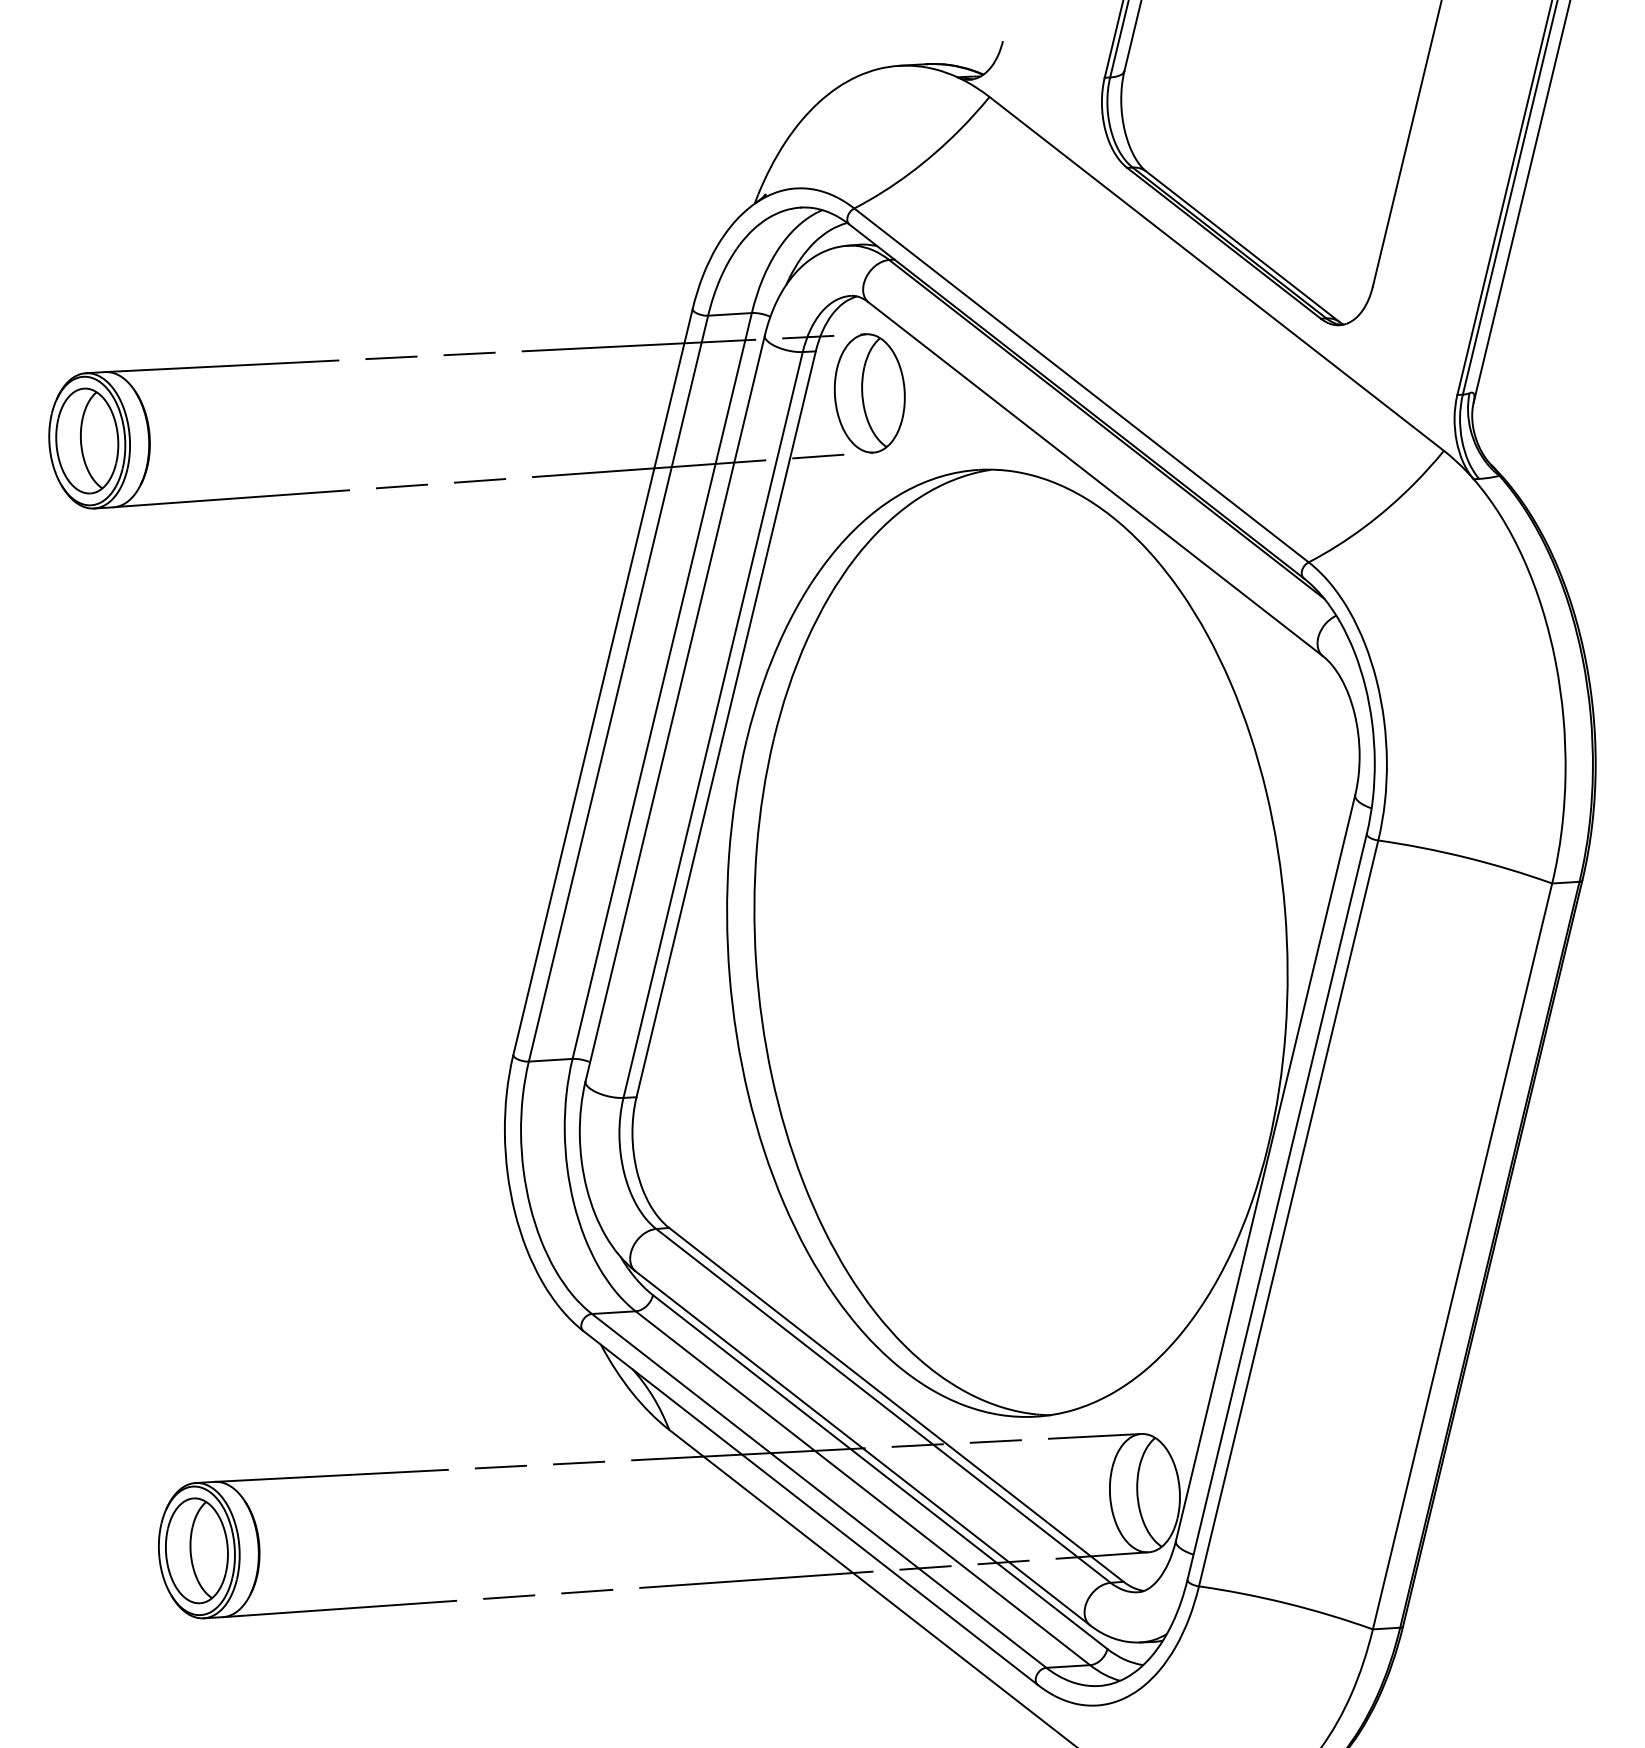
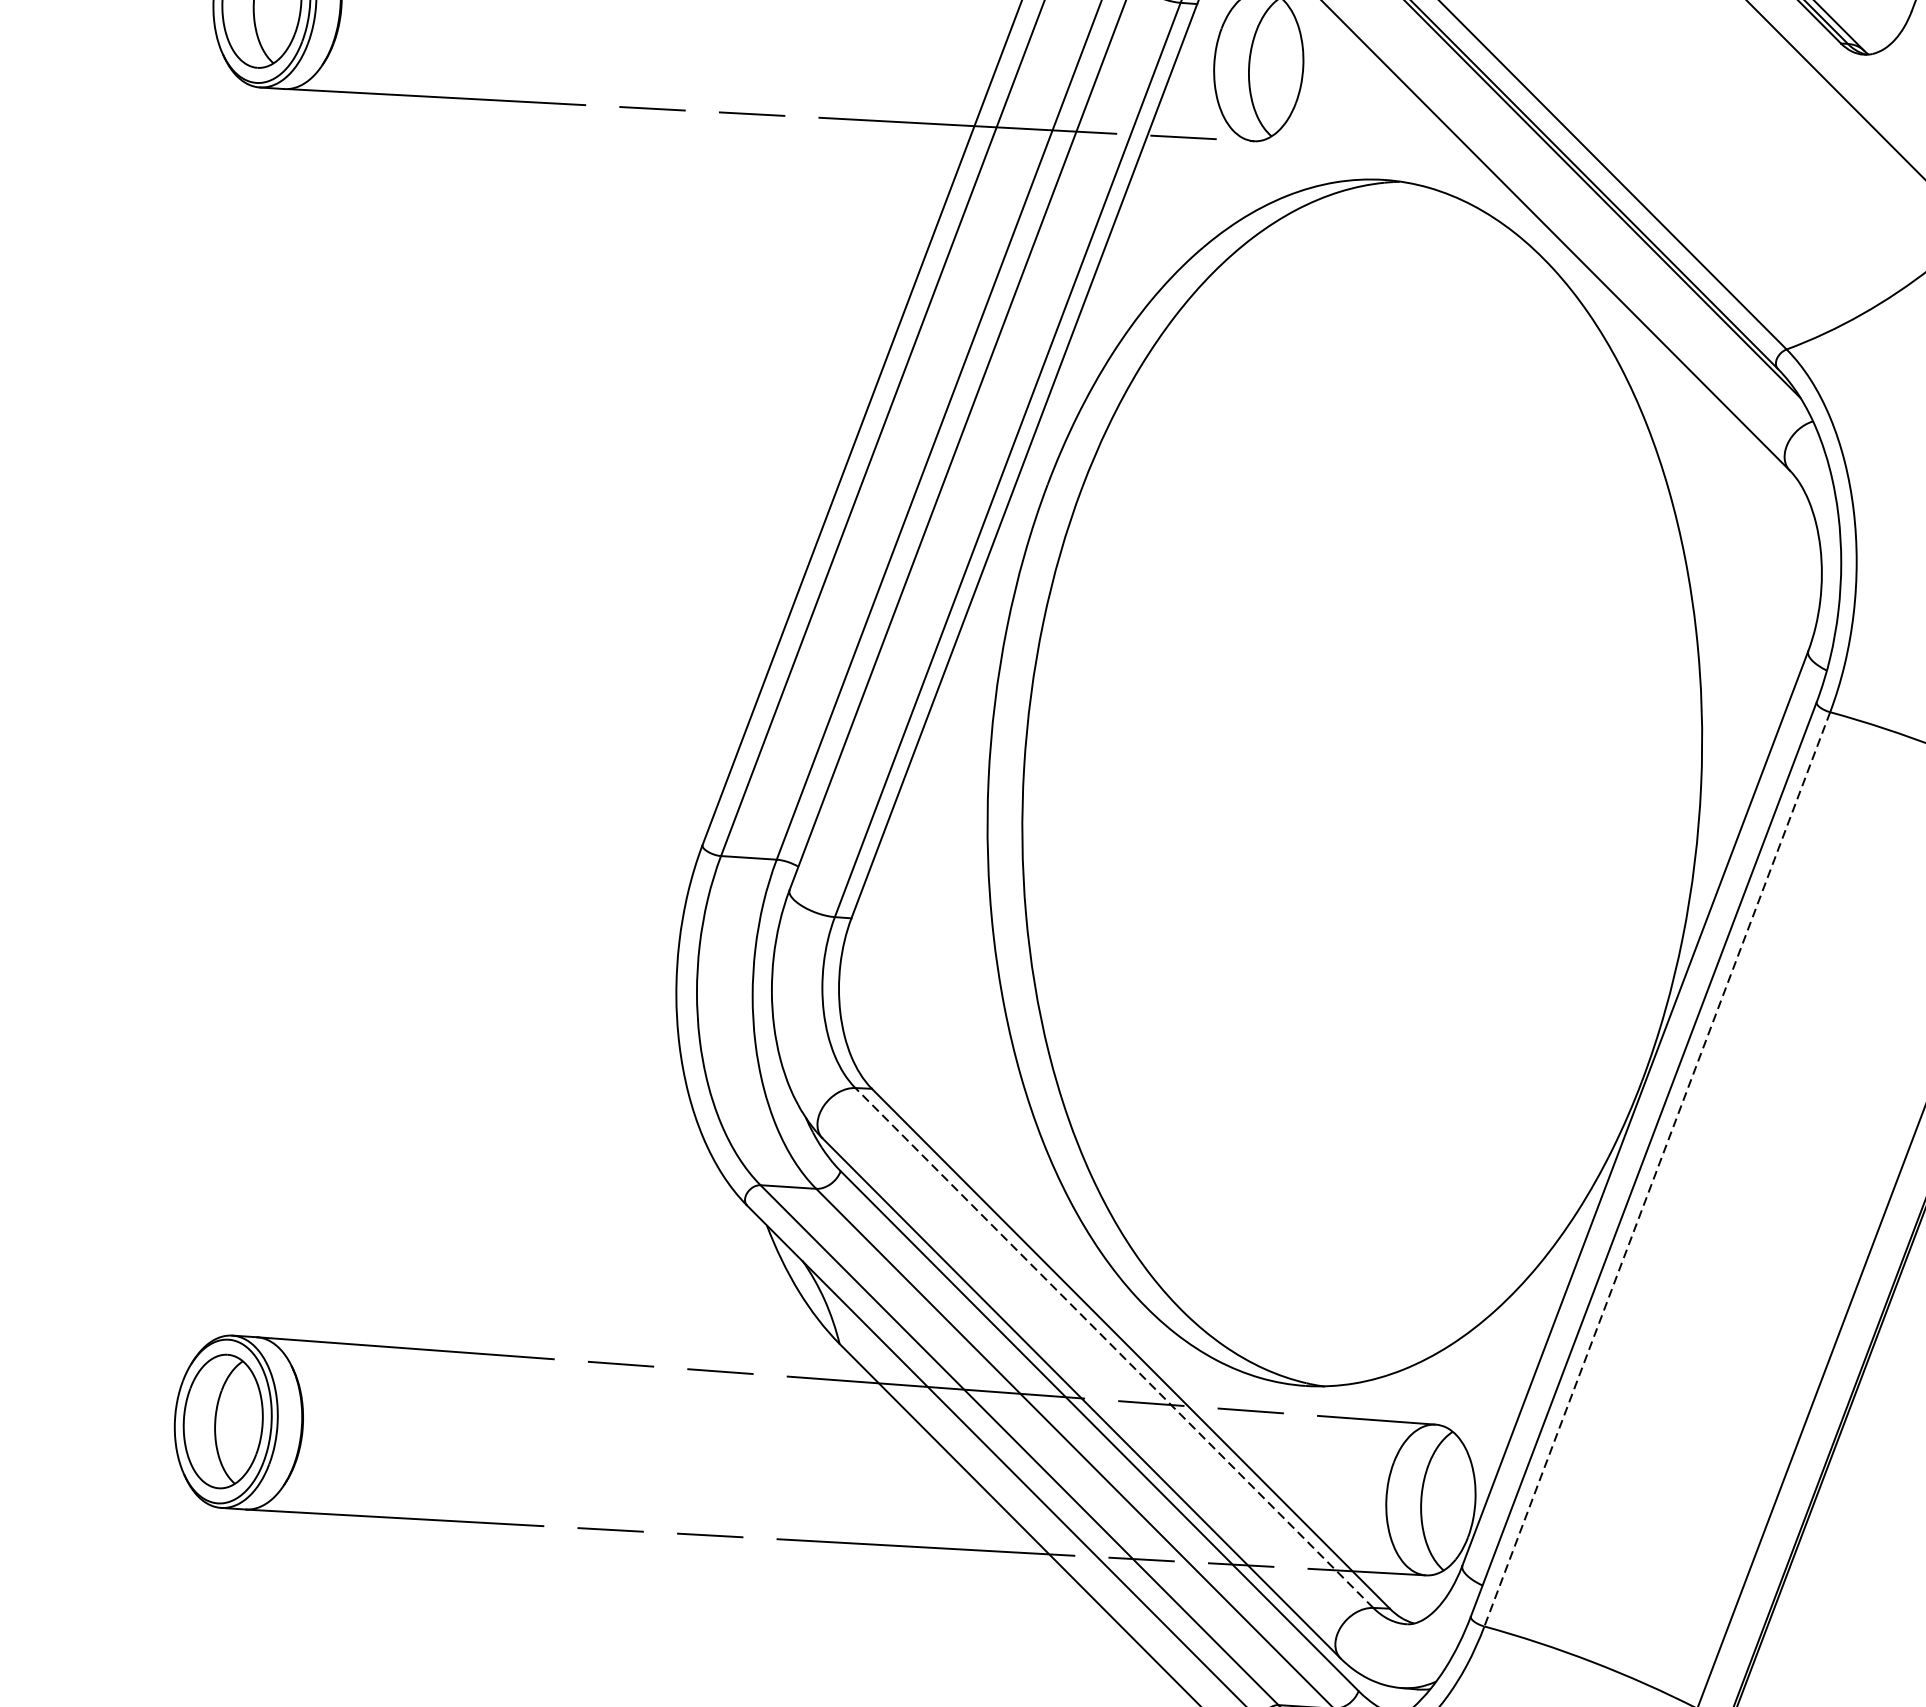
line: (1288, 1213) -> (1657, 1169), solid -> dashed
line: (883, 1405) -> (1114, 1347), solid -> dashed

